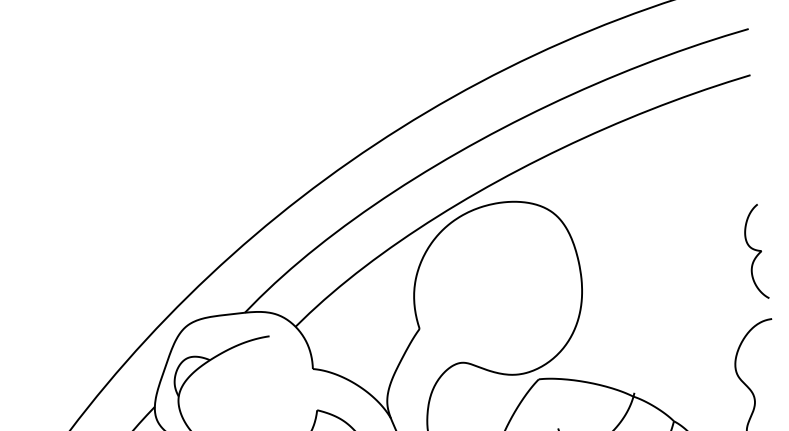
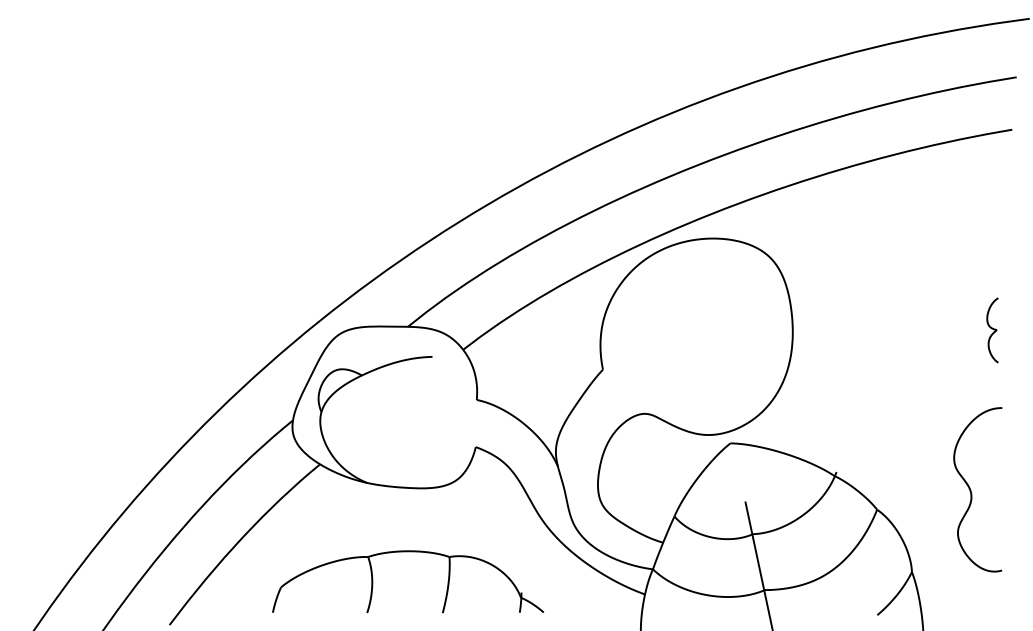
part: (755, 252) -> (992, 330), size x0.6

